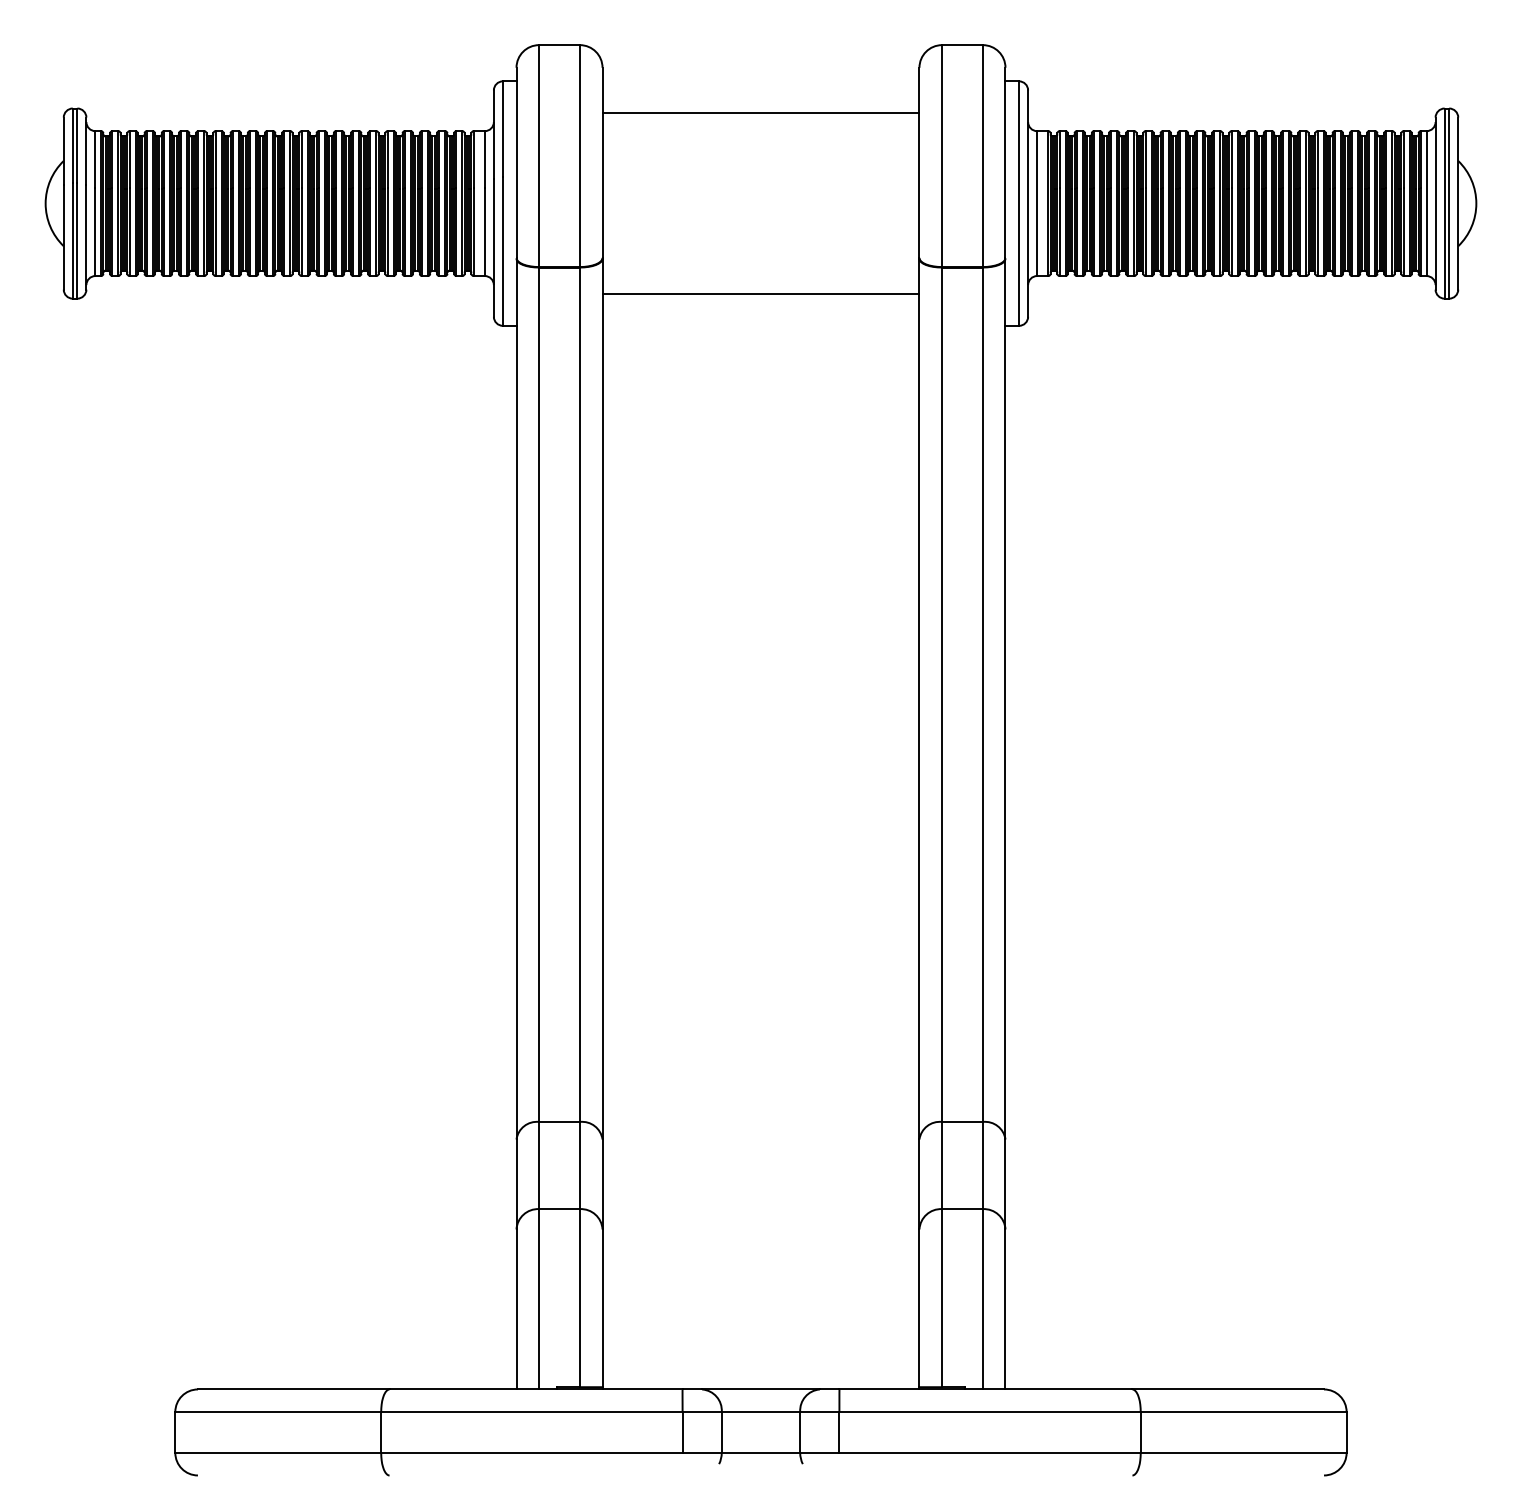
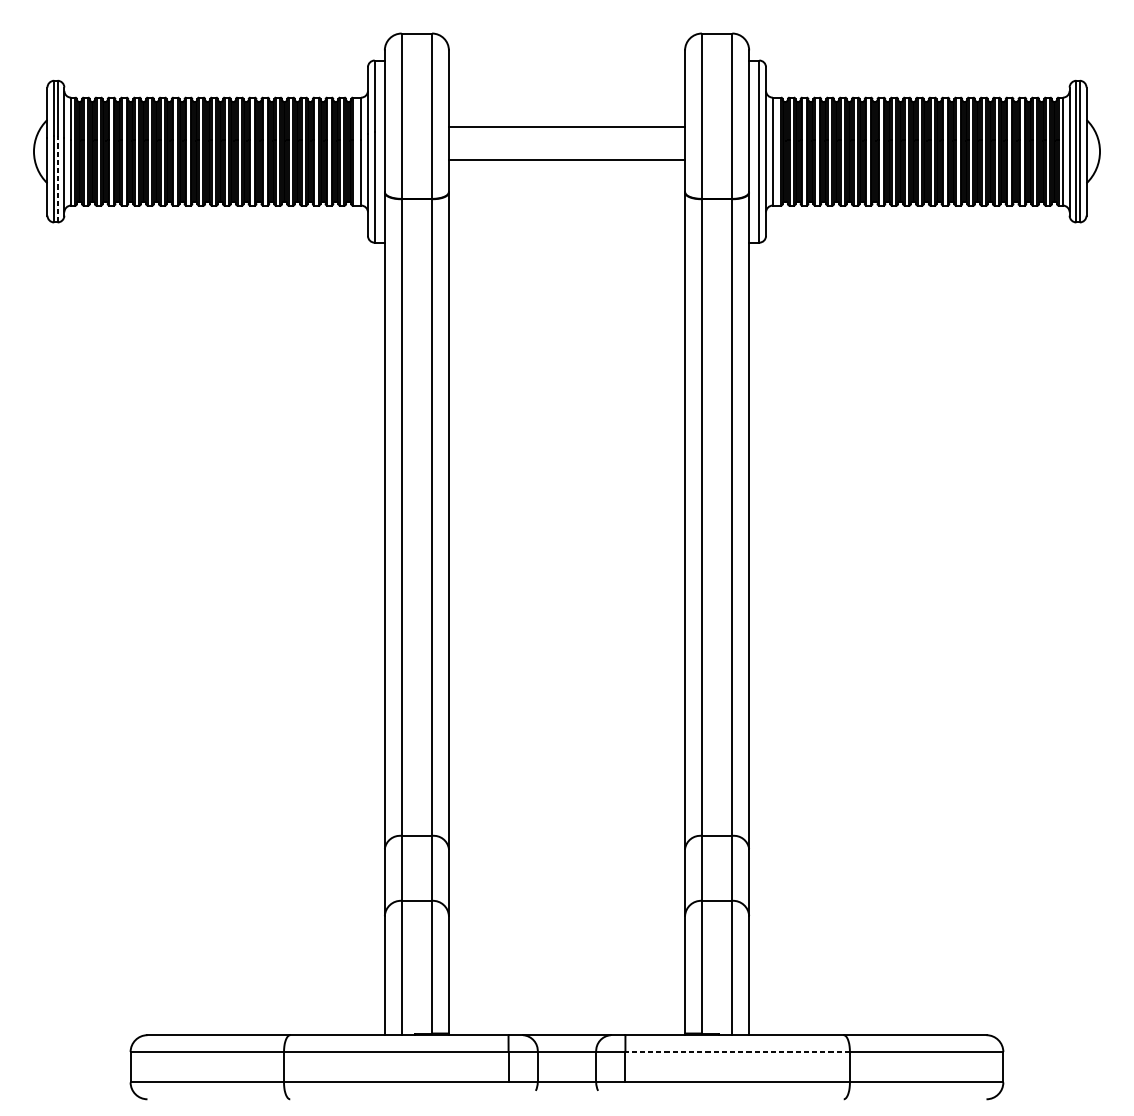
line: (760, 113) -> (566, 127), moved
line: (77, 240) -> (57, 179), solid -> dashed
line: (760, 294) -> (566, 160), moved
line: (990, 1412) -> (738, 1052), solid -> dashed

